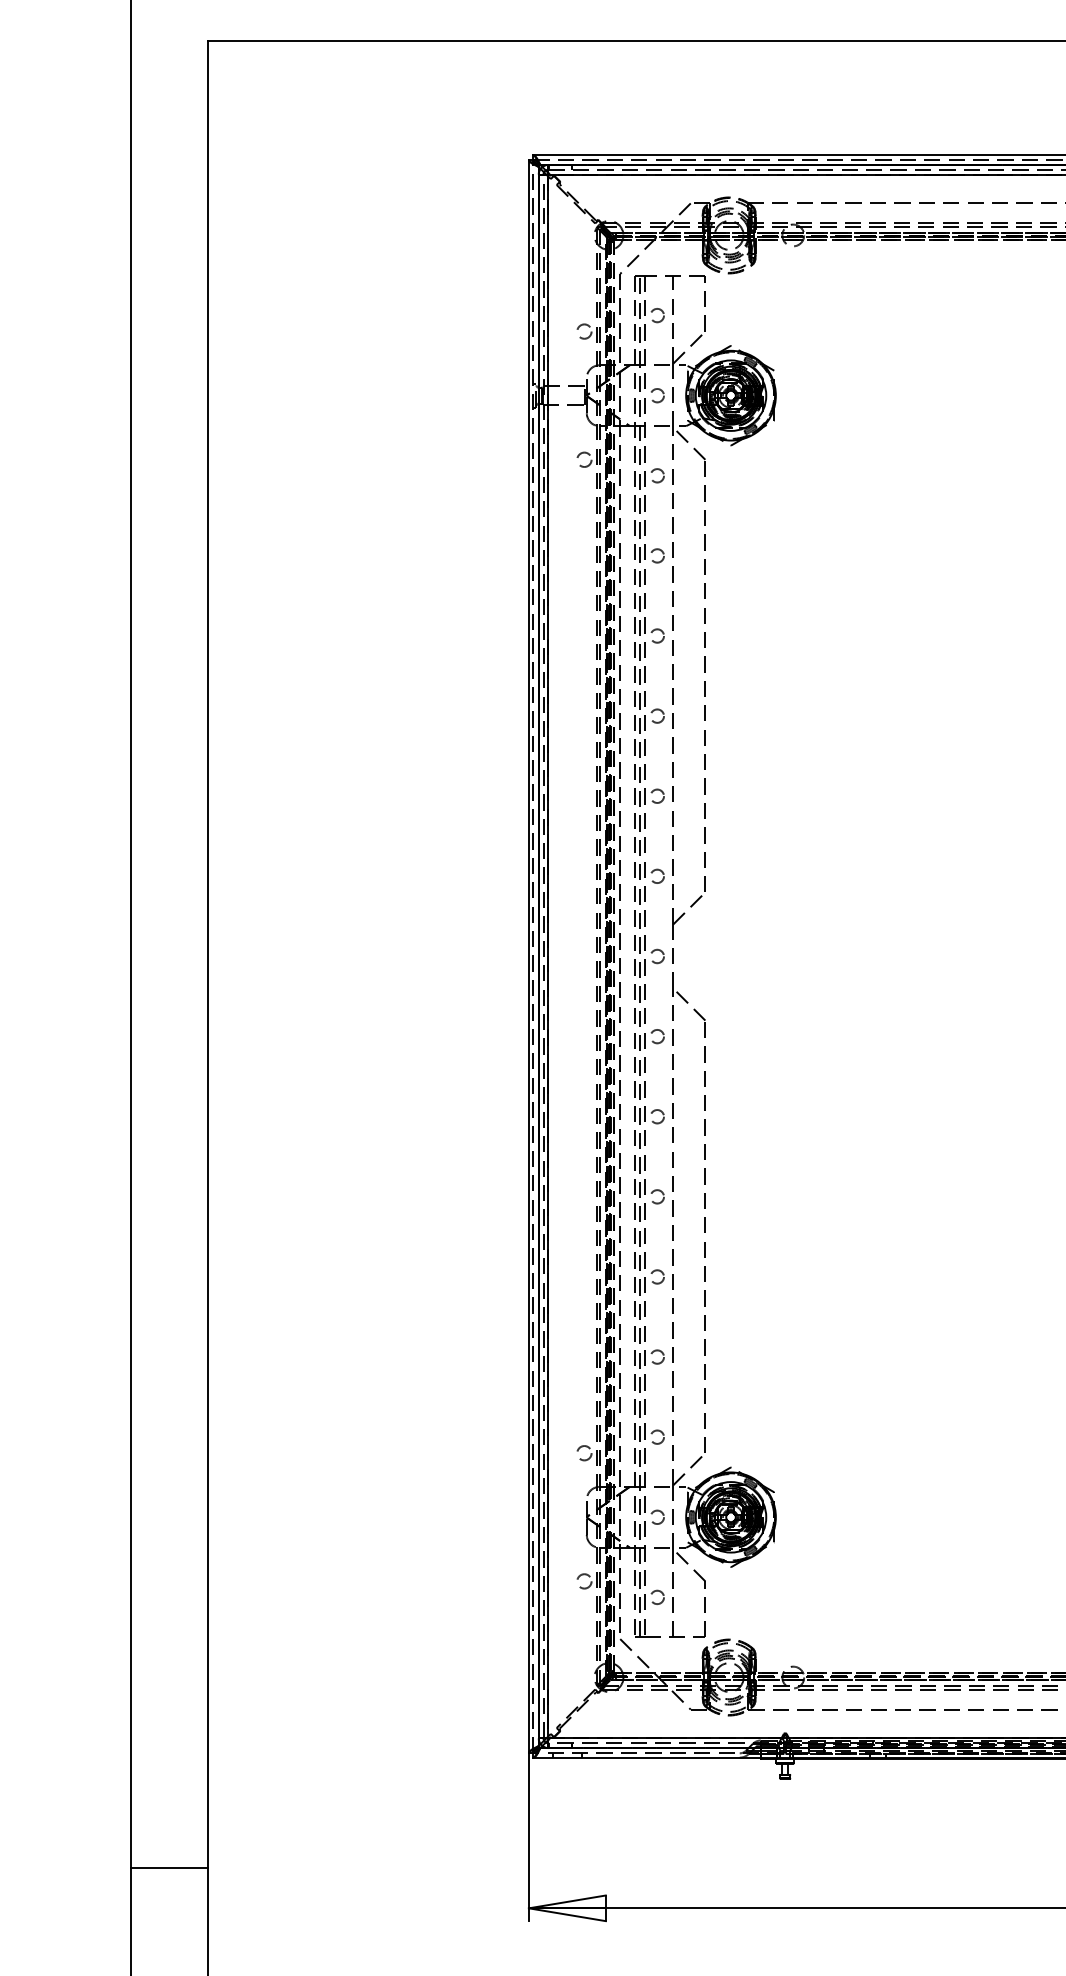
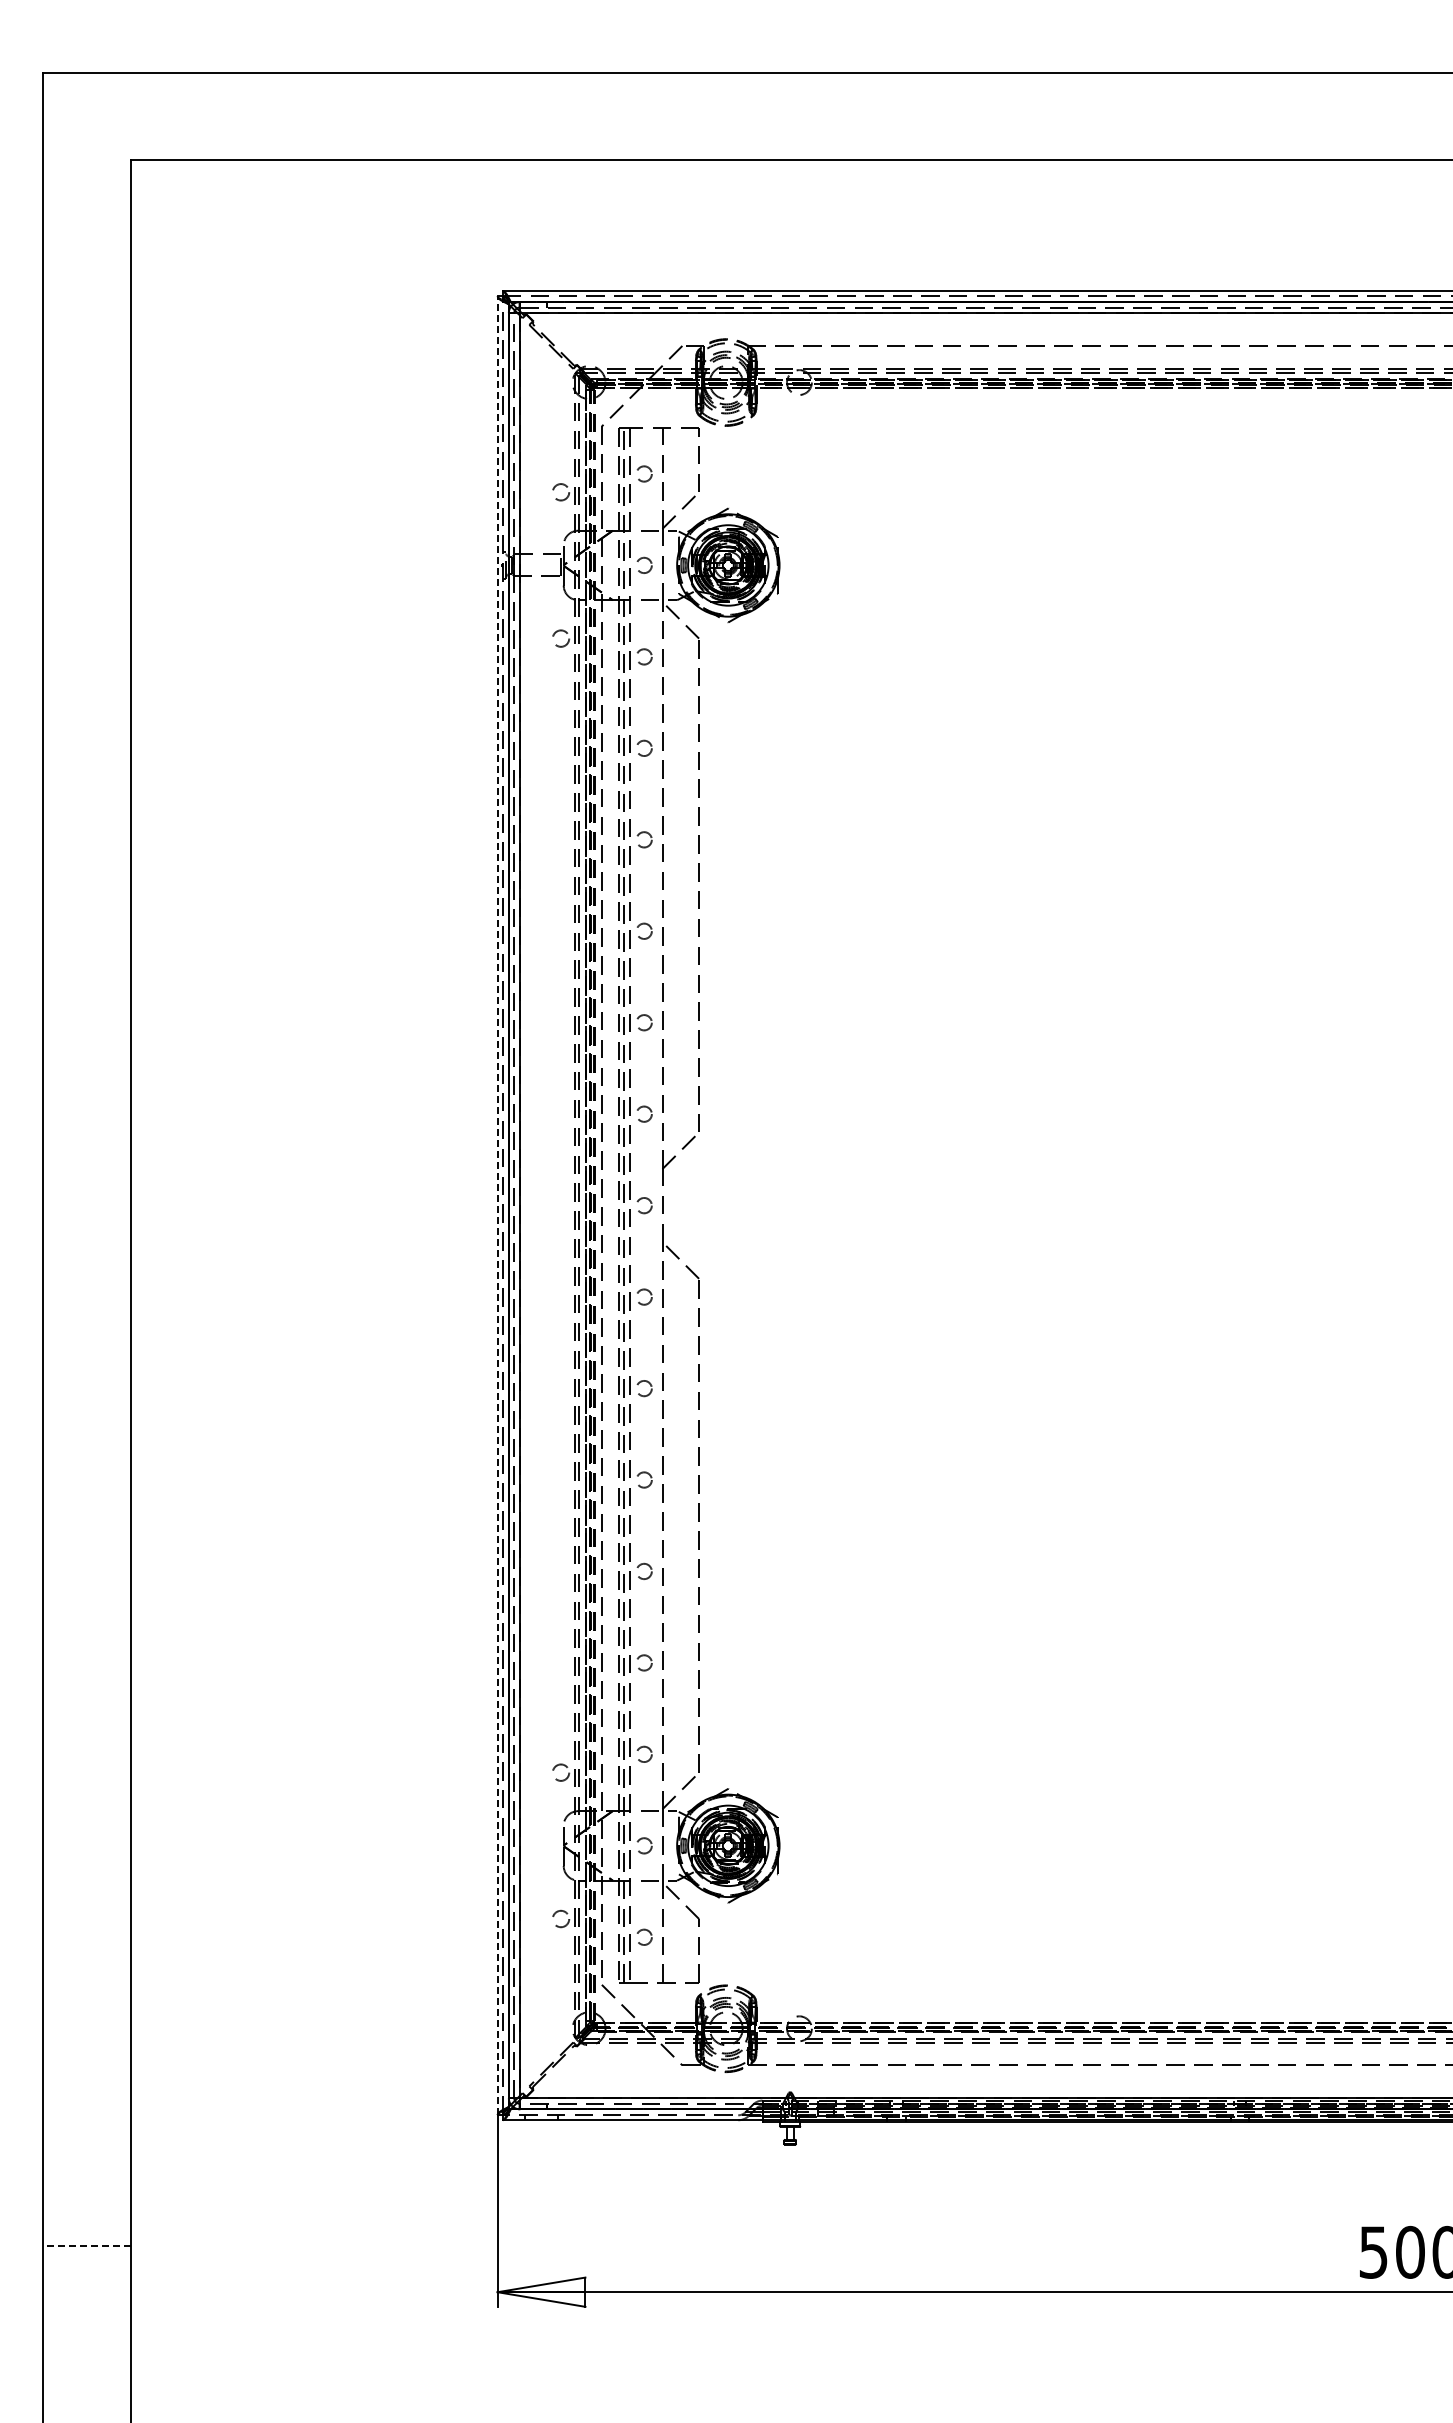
line: (528, 956) -> (497, 1205), solid -> dashed
line: (169, 1867) -> (87, 2245), solid -> dashed

